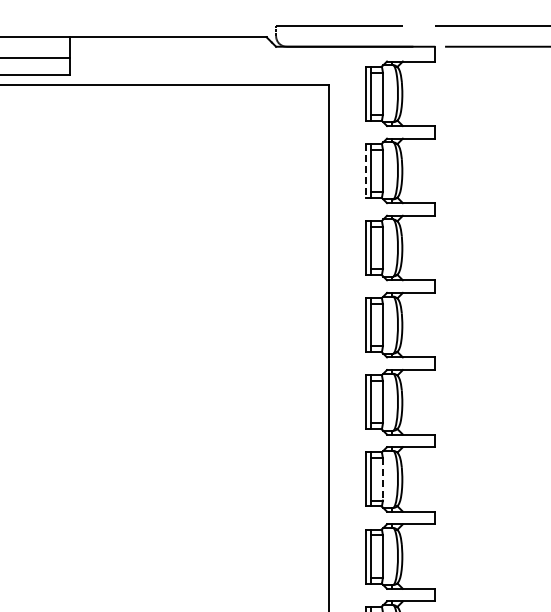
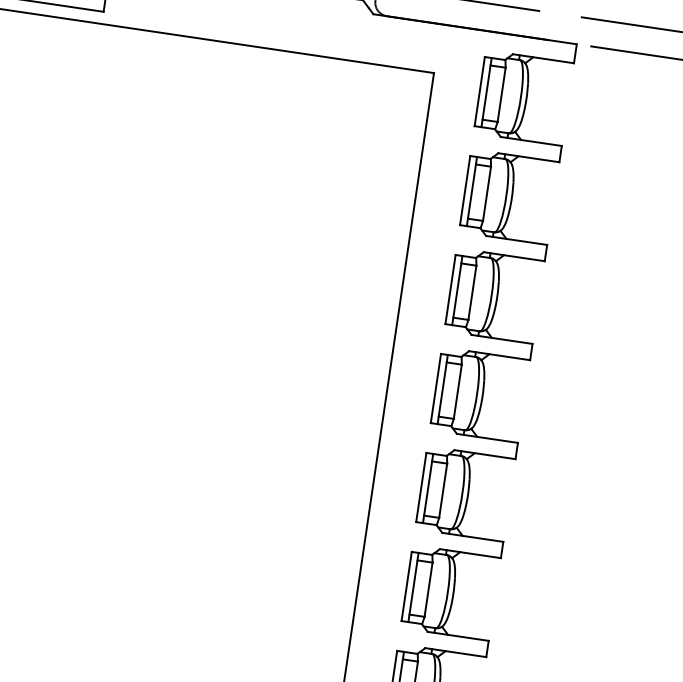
line: (365, 170) -> (464, 190), dashed -> solid
line: (382, 479) -> (427, 589), dashed -> solid

